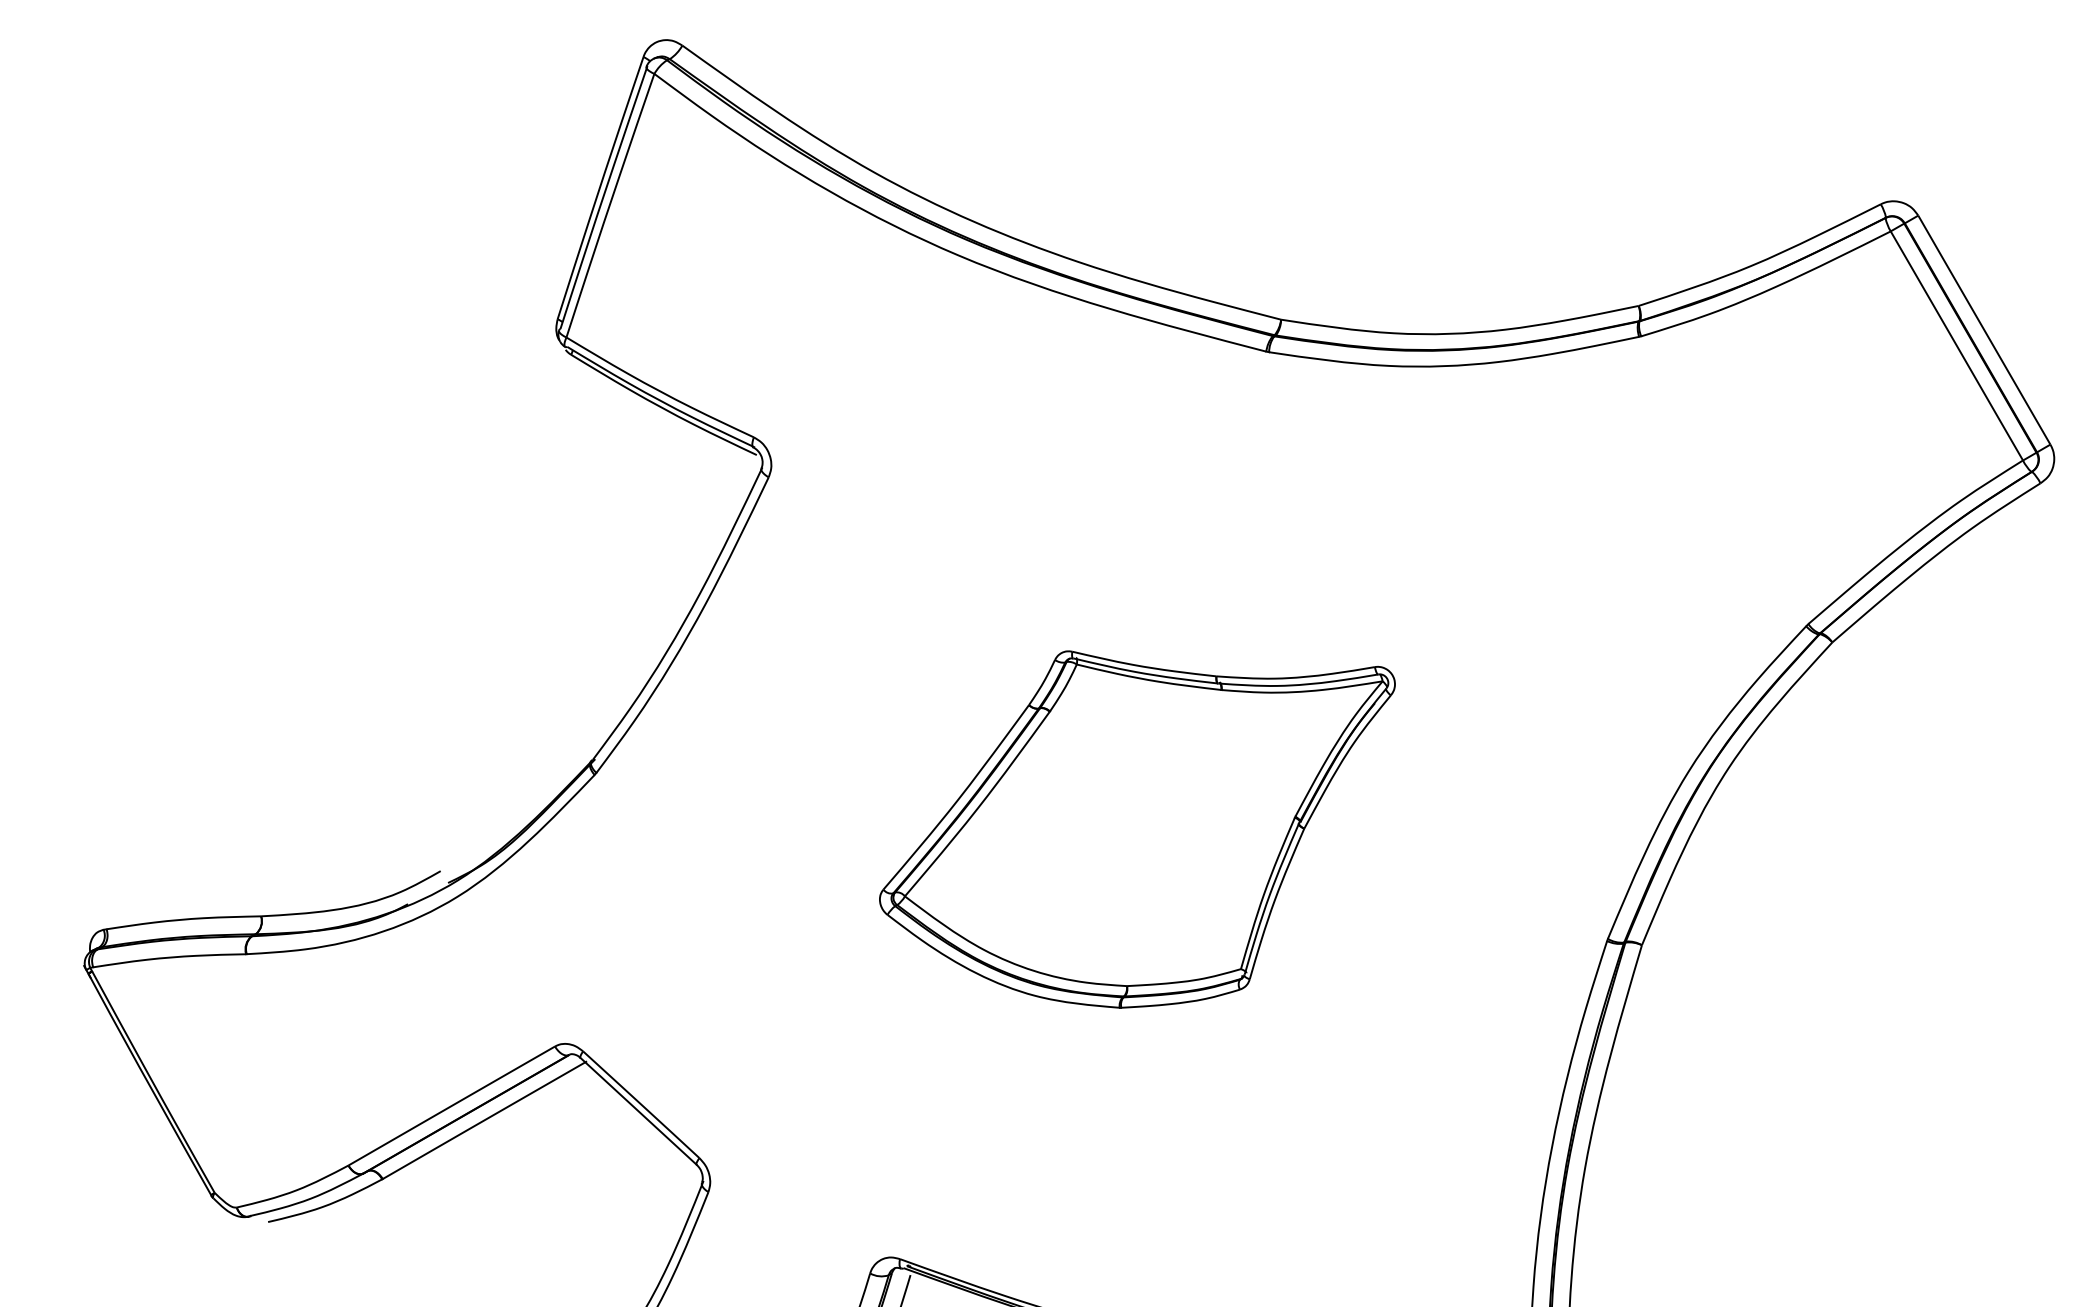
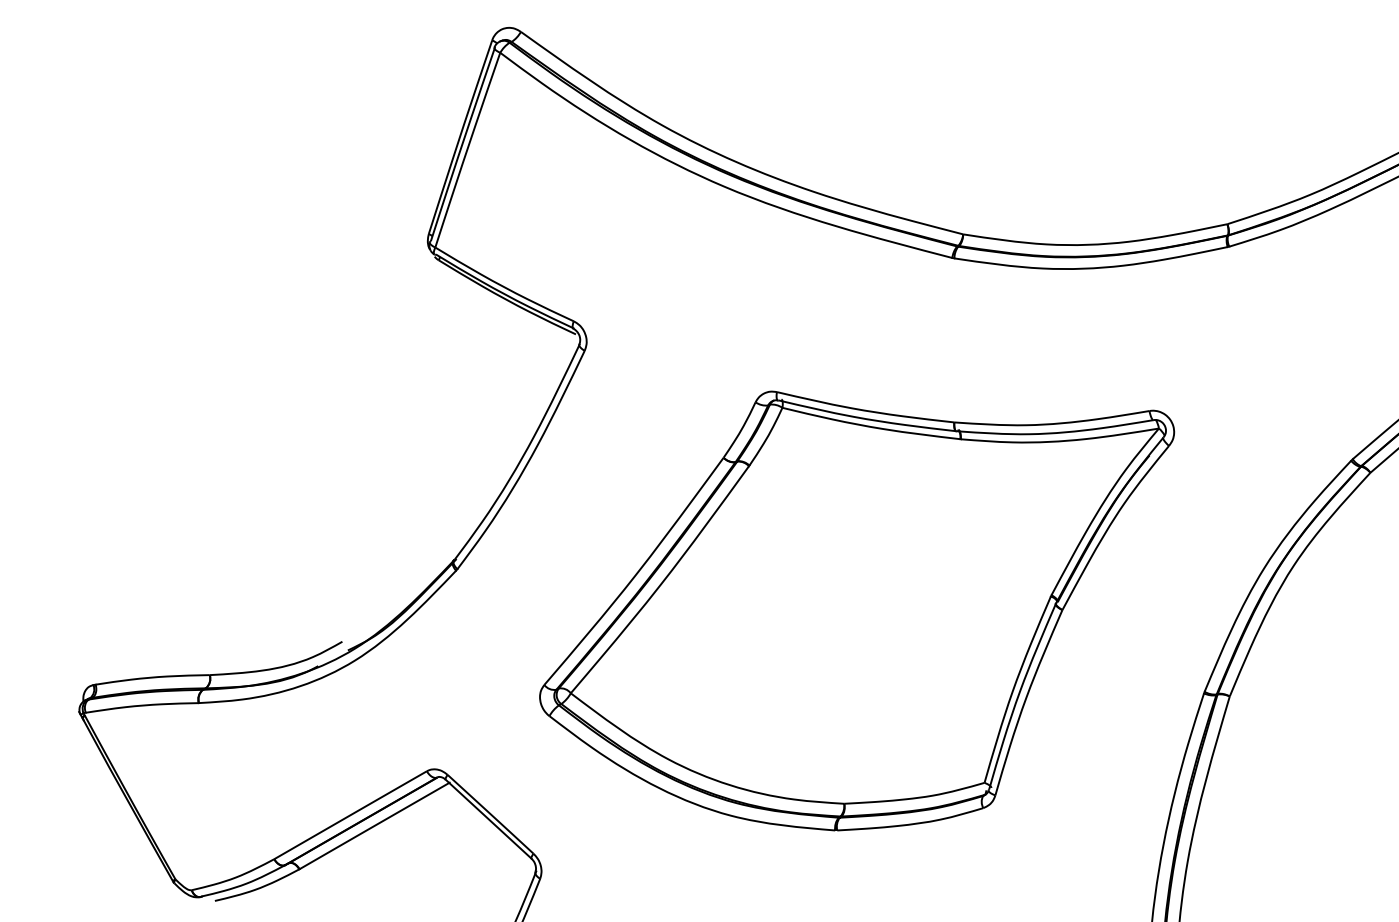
part: (1137, 829) -> (857, 610), size x1.67

